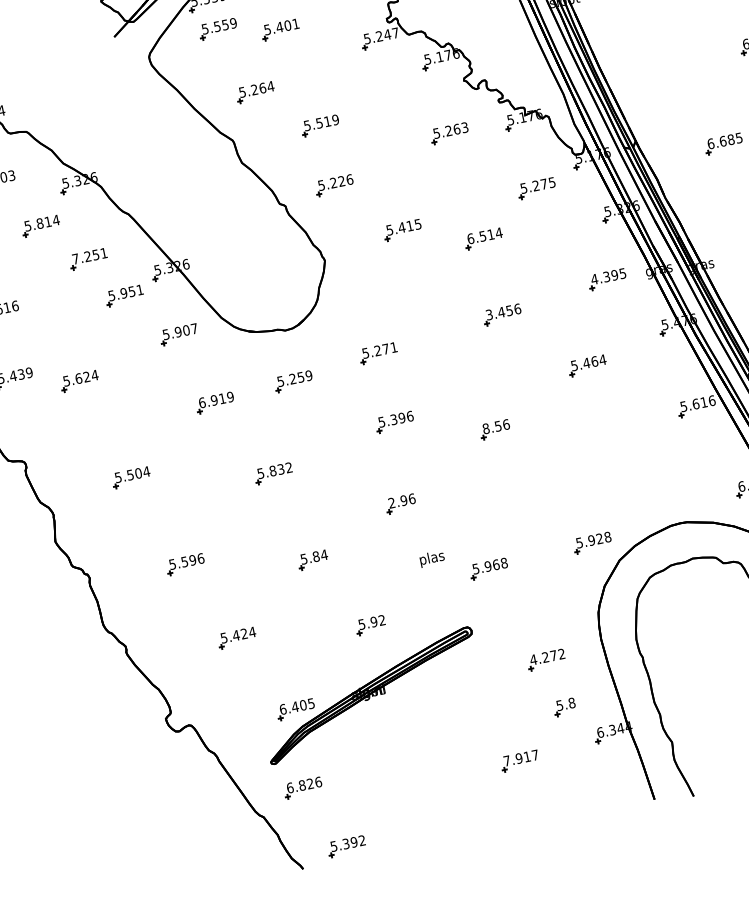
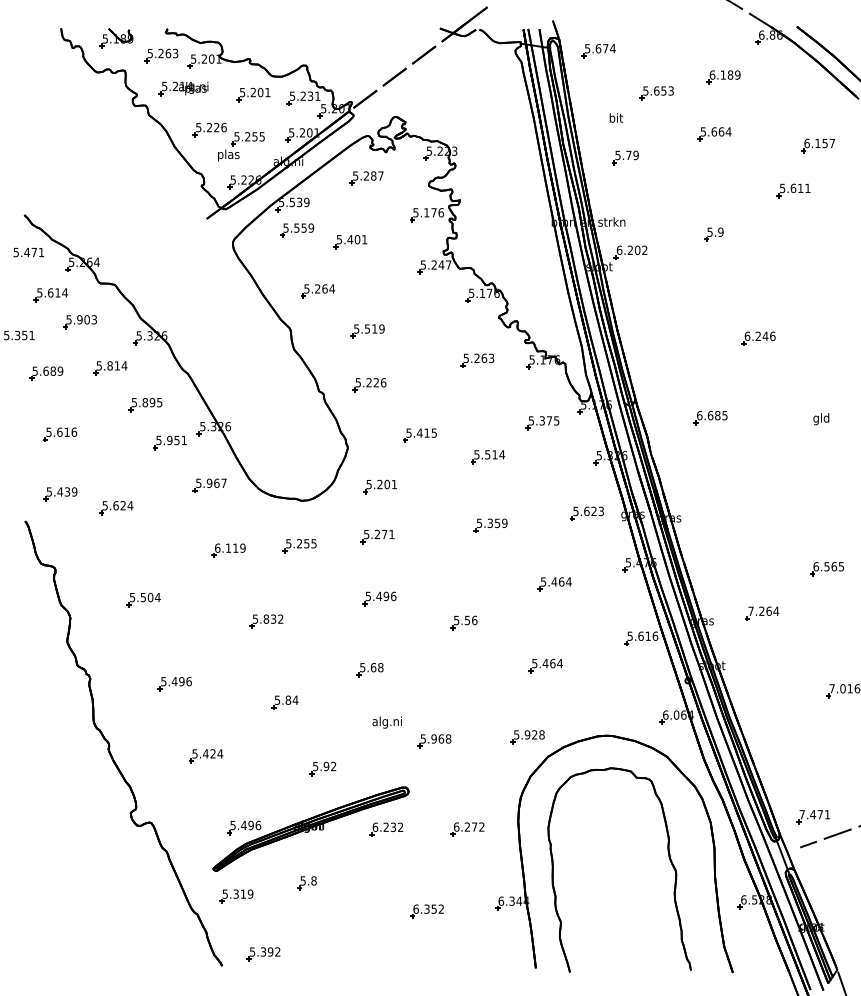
text: (535, 185) -> (541, 420), 5.275 -> 5.375
text: (470, 238) -> (476, 454), 6.514 -> 5.514
text: (89, 256) -> (146, 402), 7.251 -> 5.895
text: (608, 276) -> (588, 511), 4.395 -> 5.623
part: (369, 296) -> (379, 486), added
text: (503, 310) -> (492, 522), 3.456 -> 5.359
text: (185, 329) -> (216, 482), 5.907 -> 5.967
text: (308, 375) -> (313, 543), 5.259 -> 5.255
text: (214, 399) -> (228, 547), 6.919 -> 6.119
text: (394, 419) -> (379, 596), 5.396 -> 5.496
text: (485, 428) -> (456, 620), 8.56 -> 5.56
part: (595, 458) -> (545, 665), added
text: (401, 500) -> (371, 667), 2.96 -> 5.68
text: (431, 559) -> (386, 722), plas -> alg.ni
text: (184, 561) -> (174, 681), 5.596 -> 5.496
text: (533, 659) -> (456, 826), 4.272 -> 6.272
part: (455, 678) -> (386, 829), added
text: (297, 706) -> (245, 825), 6.405 -> 5.496
part: (564, 707) -> (306, 883), moved
text: (520, 757) -> (428, 908), 7.917 -> 6.352
text: (303, 784) -> (237, 893), 6.826 -> 5.319

